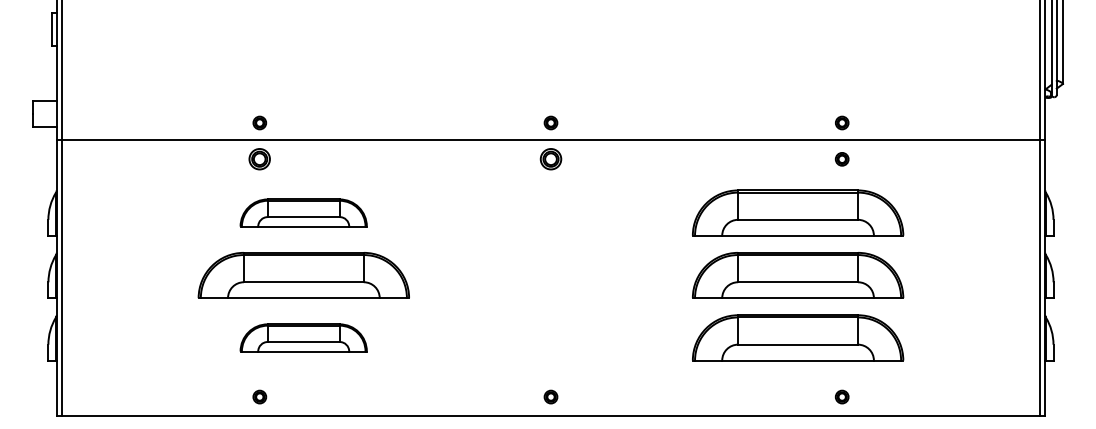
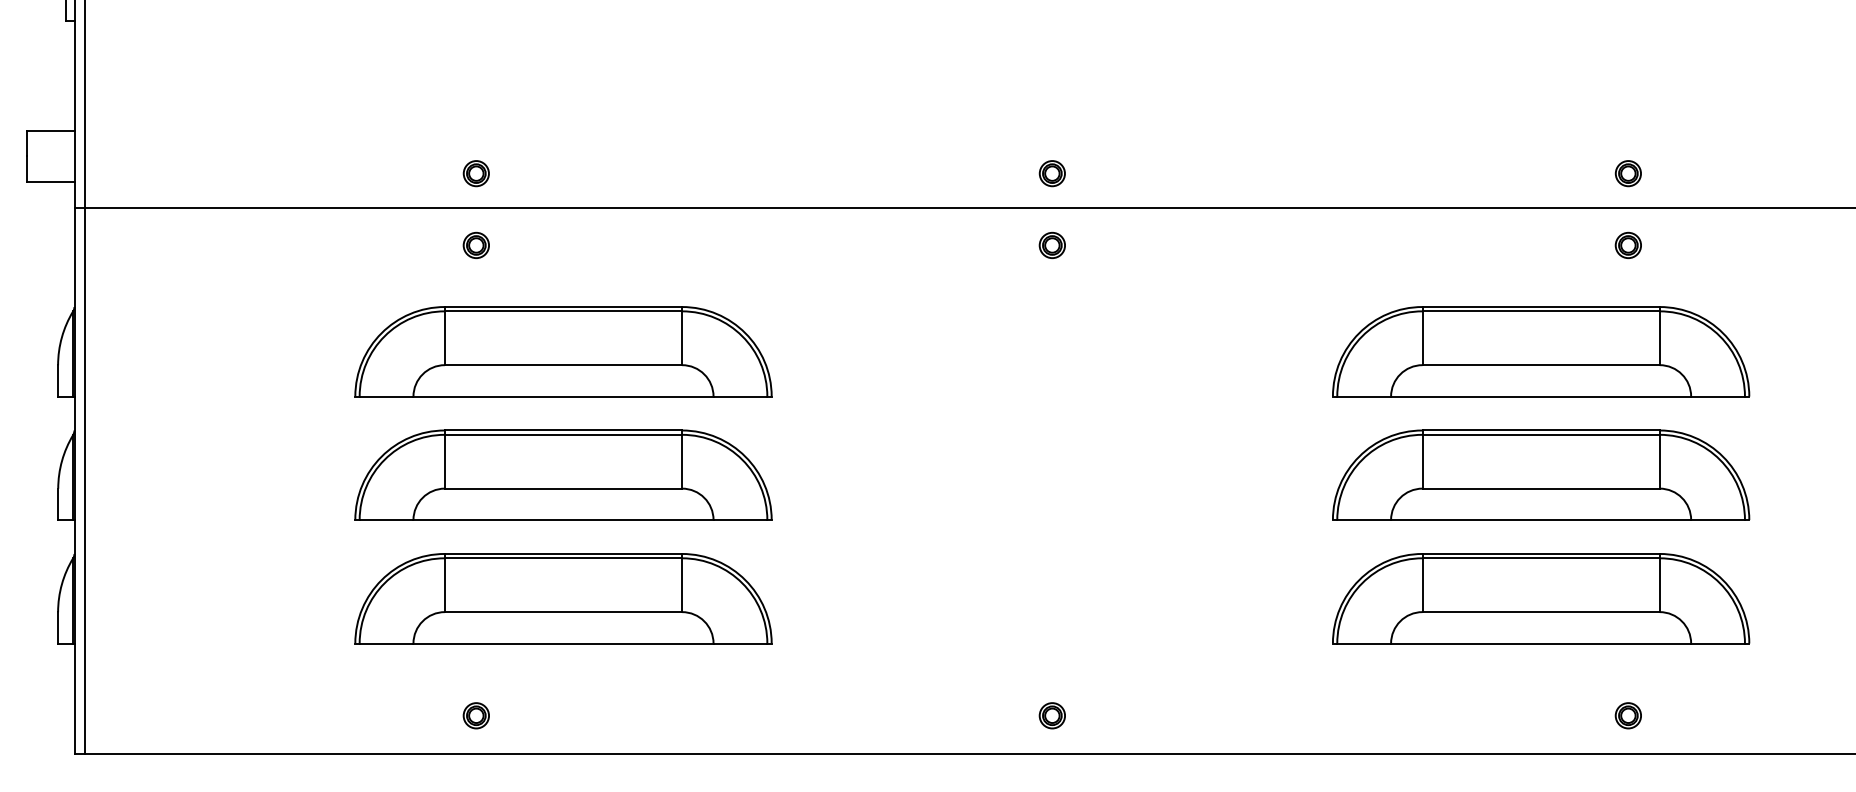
part: (259, 159) -> (475, 245), size x0.62
part: (550, 159) -> (1051, 245), size x0.62
part: (303, 212) -> (562, 350), size x1.67
part: (303, 337) -> (562, 597), size x1.67

